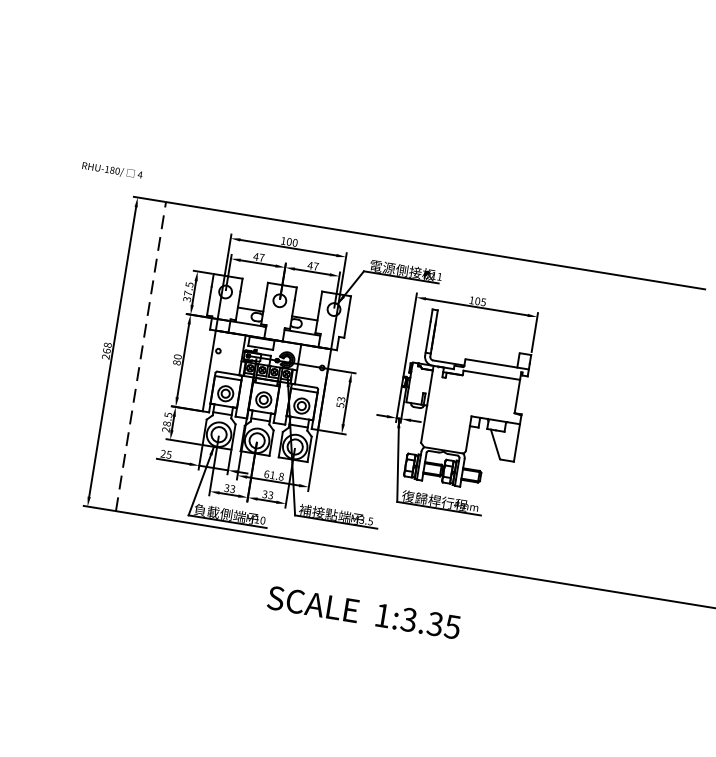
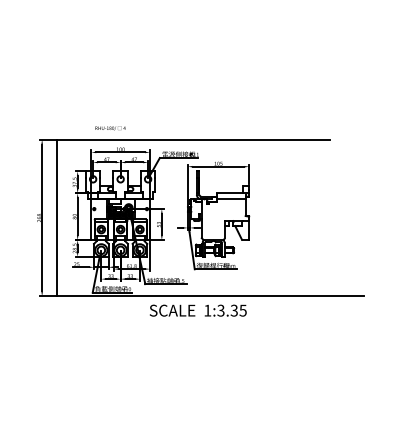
text: (112, 170) -> (110, 128), moved
line: (141, 355) -> (56, 217), dashed -> solid
text: (364, 612) -> (198, 310), moved

